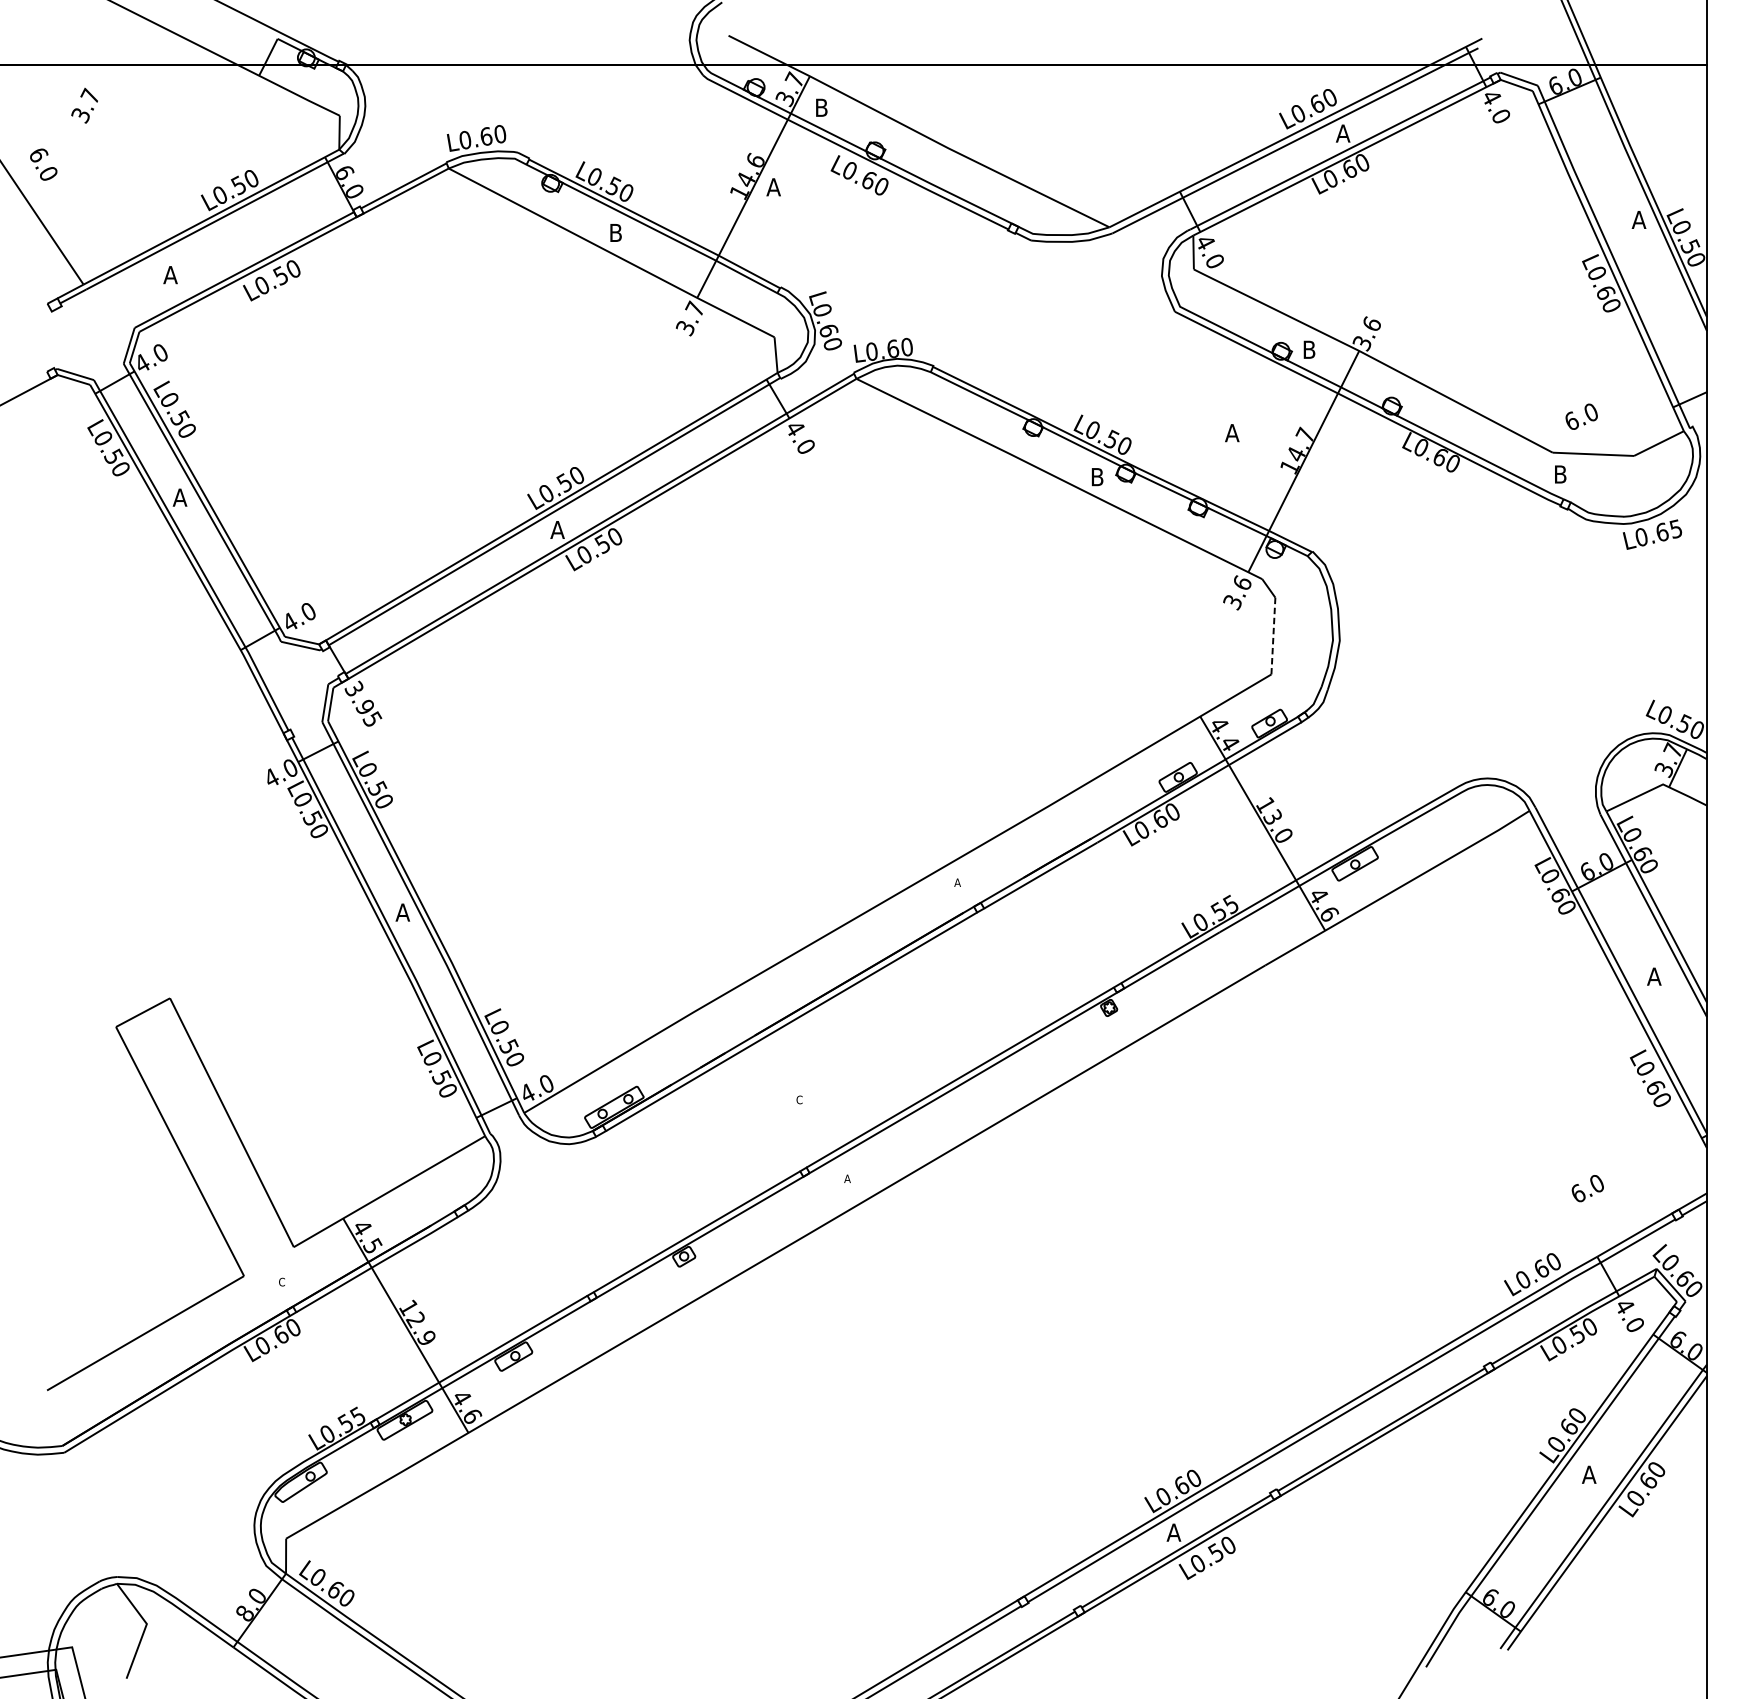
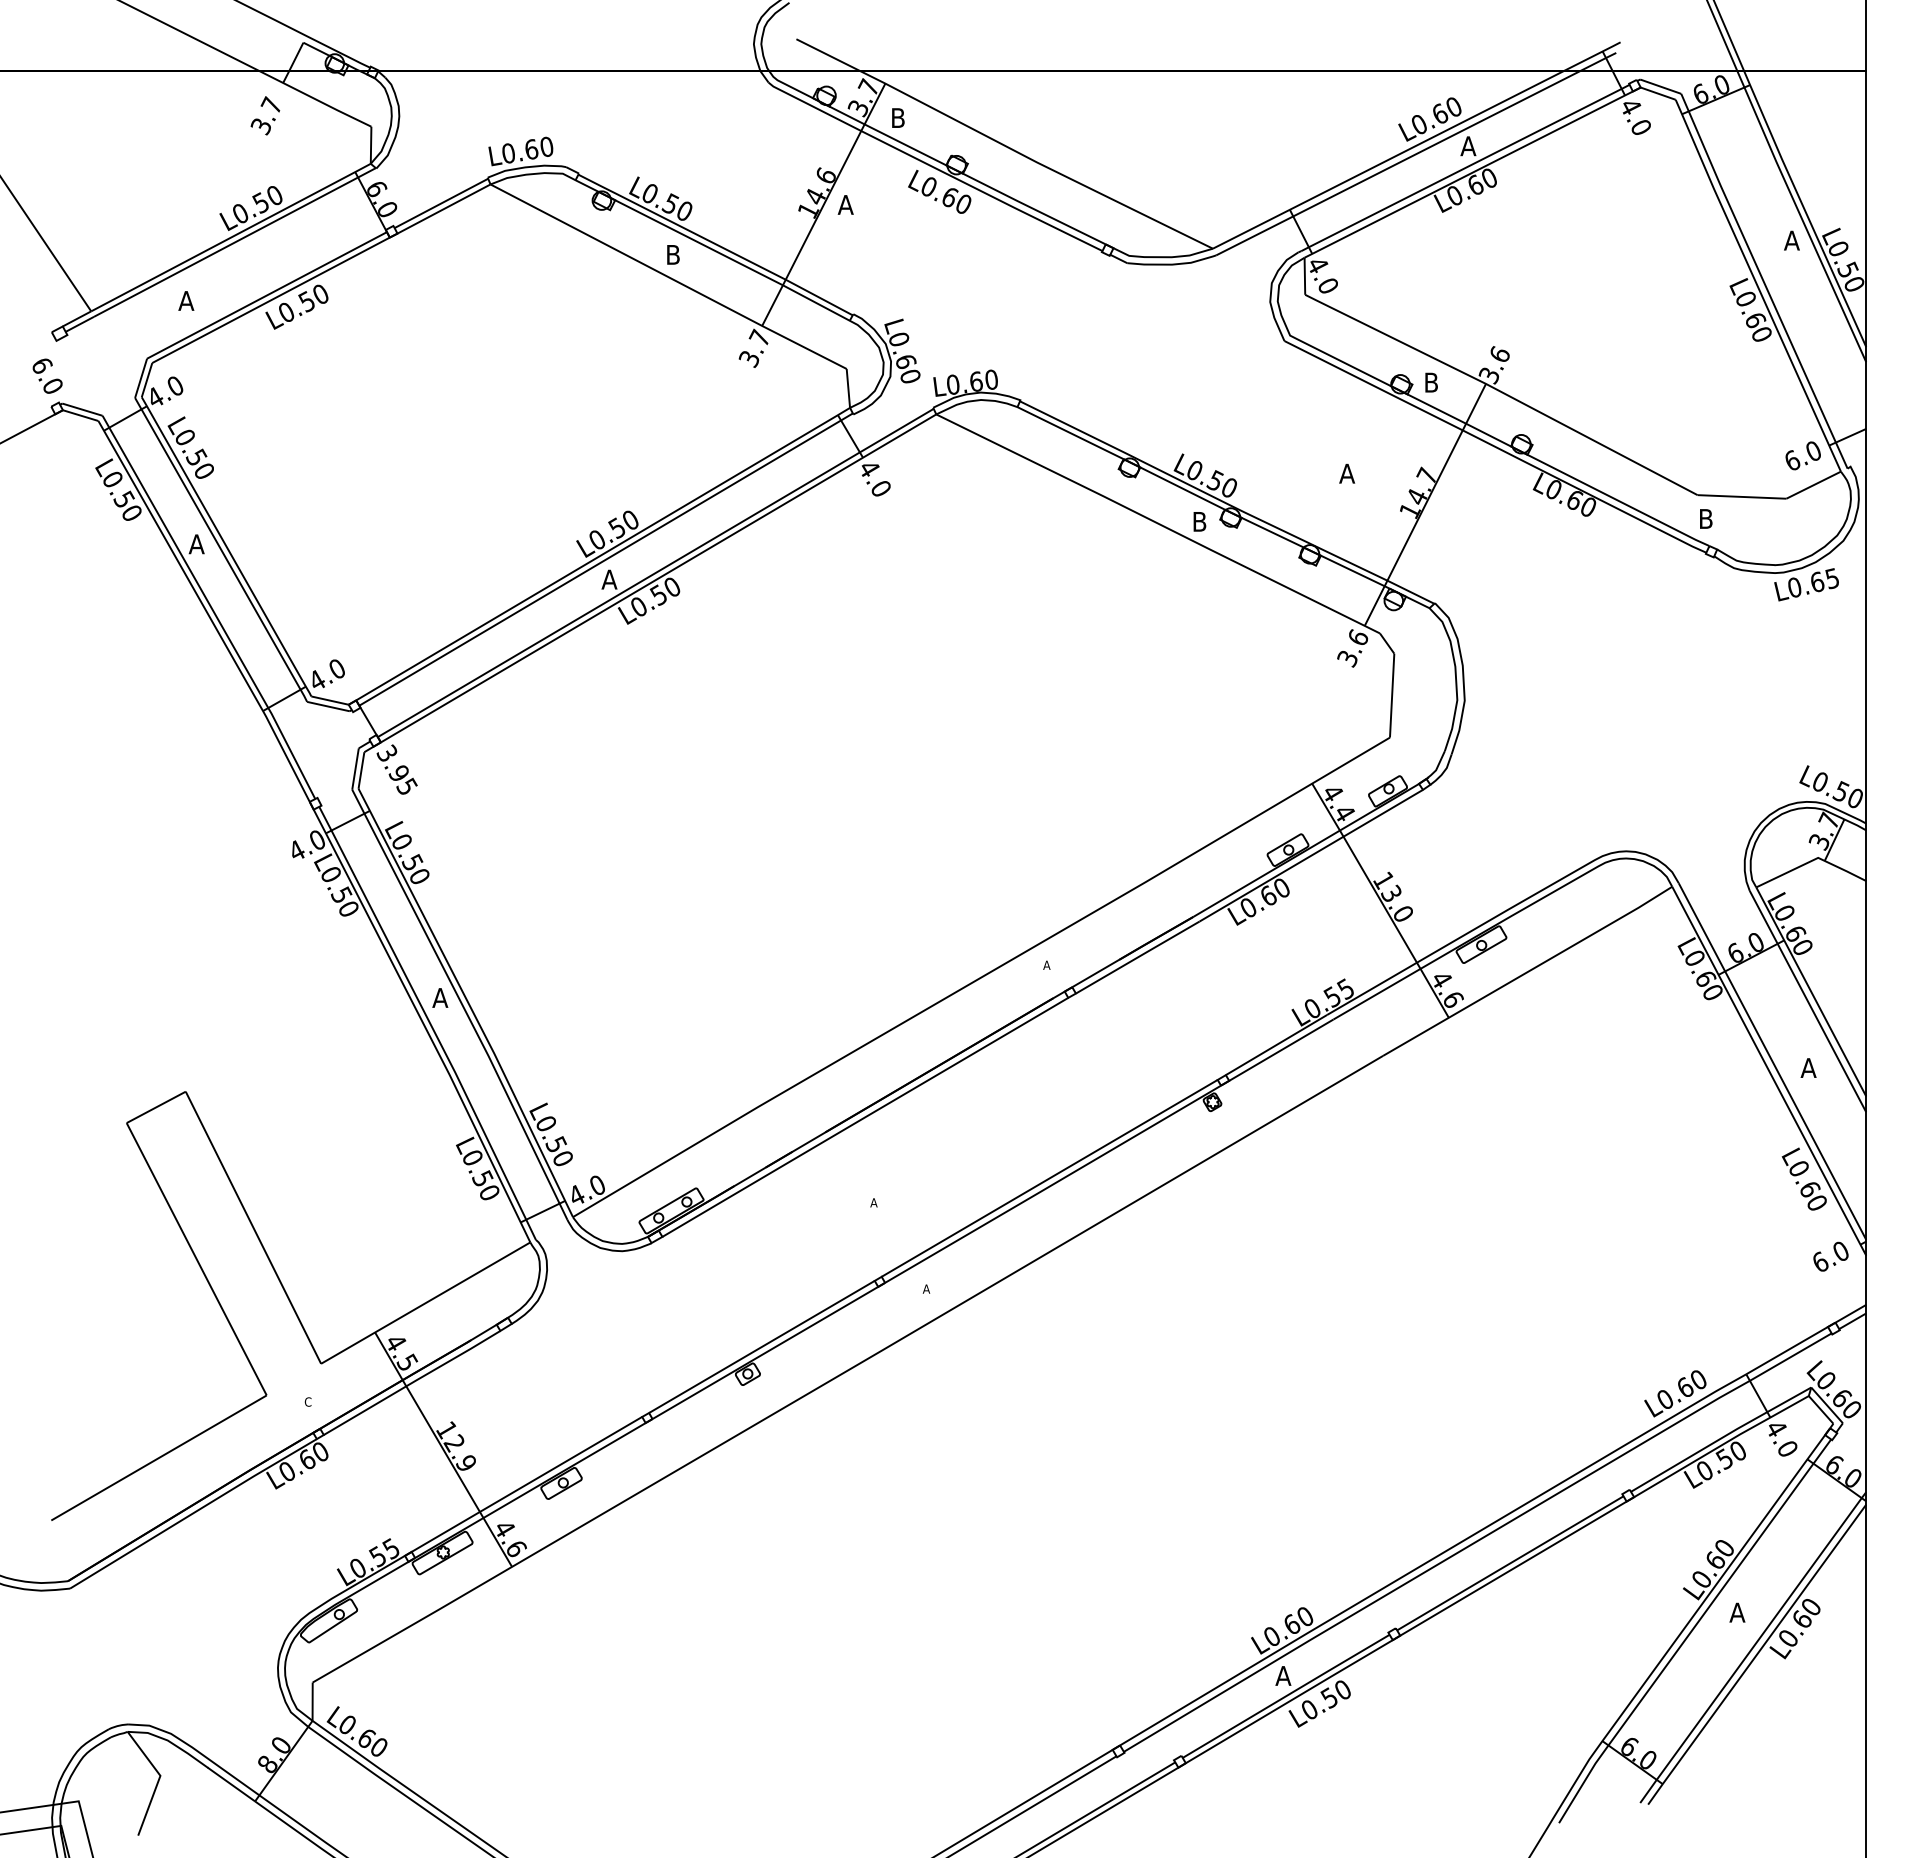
text: (84, 105) -> (265, 115), moved
text: (43, 164) -> (47, 375), moved
text: (1581, 416) -> (1802, 455), moved
line: (1273, 635) -> (1392, 695), dashed -> solid
text: (799, 1099) -> (873, 1202), C -> A
text: (1587, 1188) -> (1830, 1256), moved

